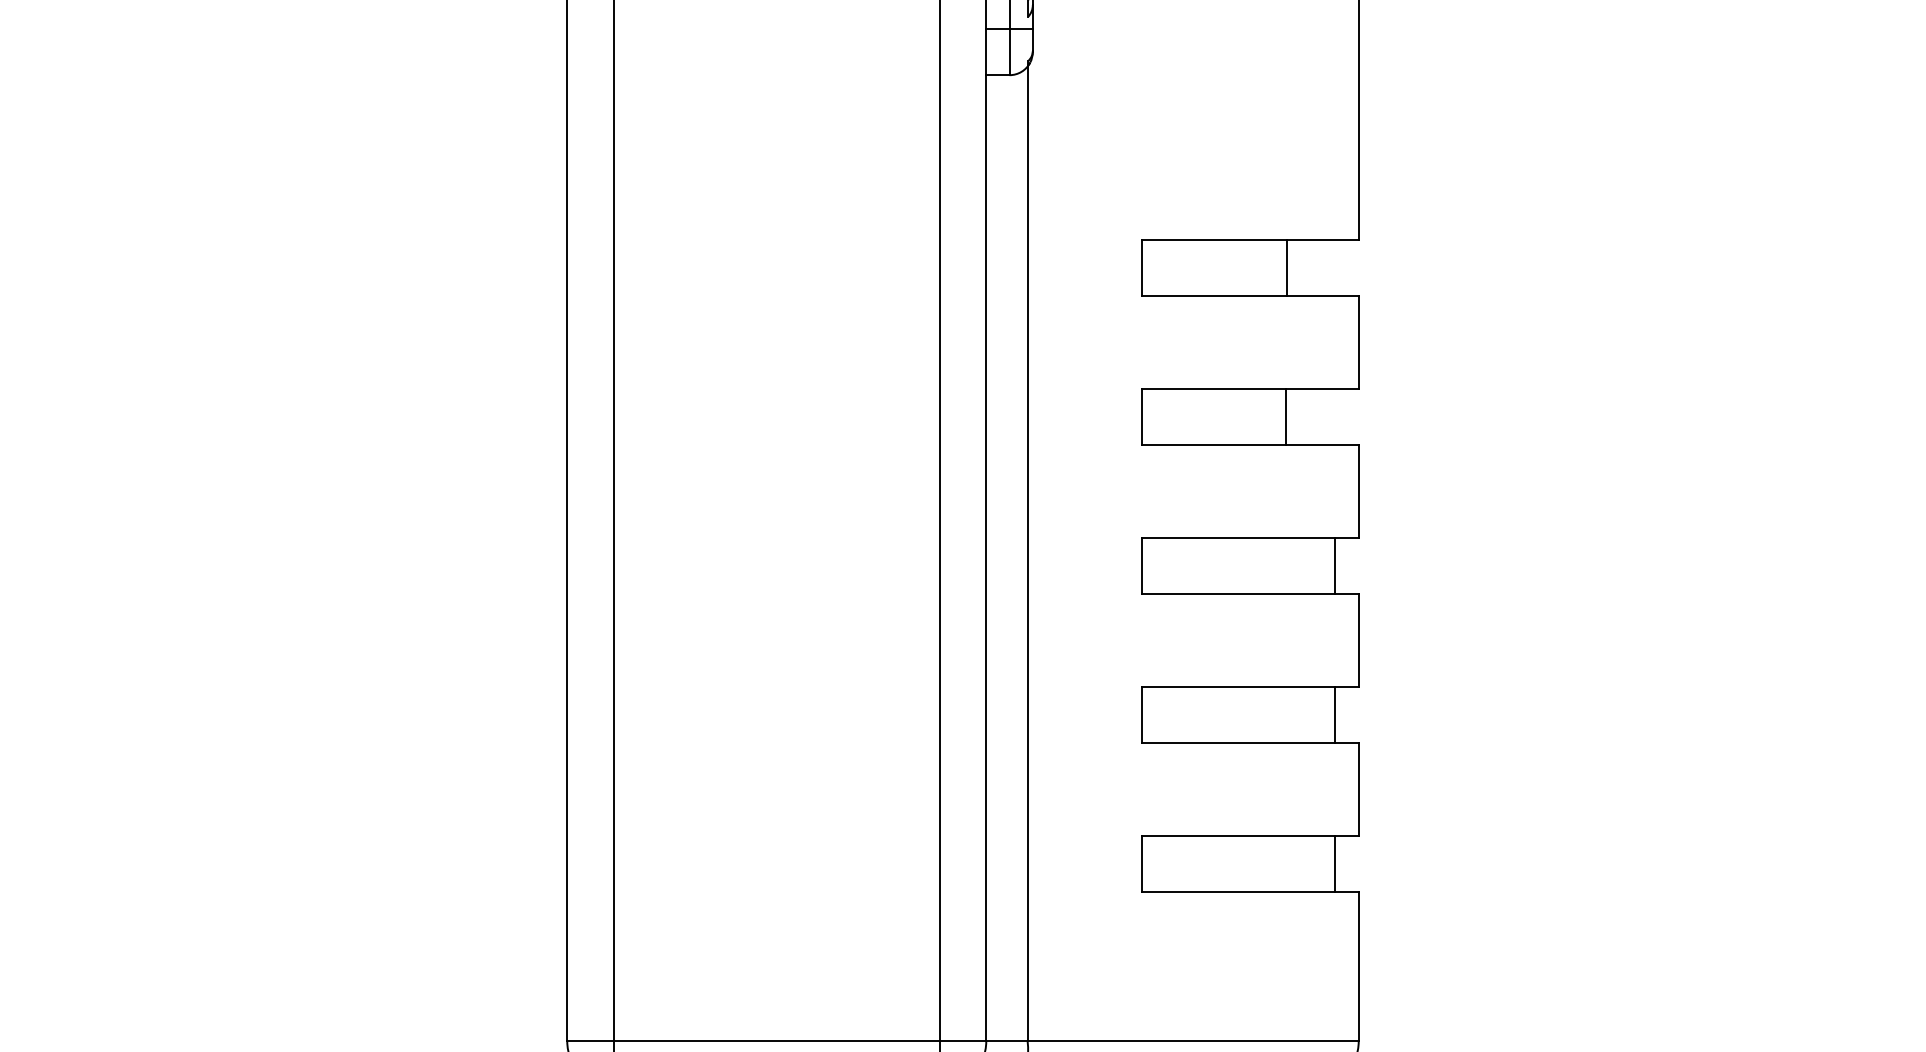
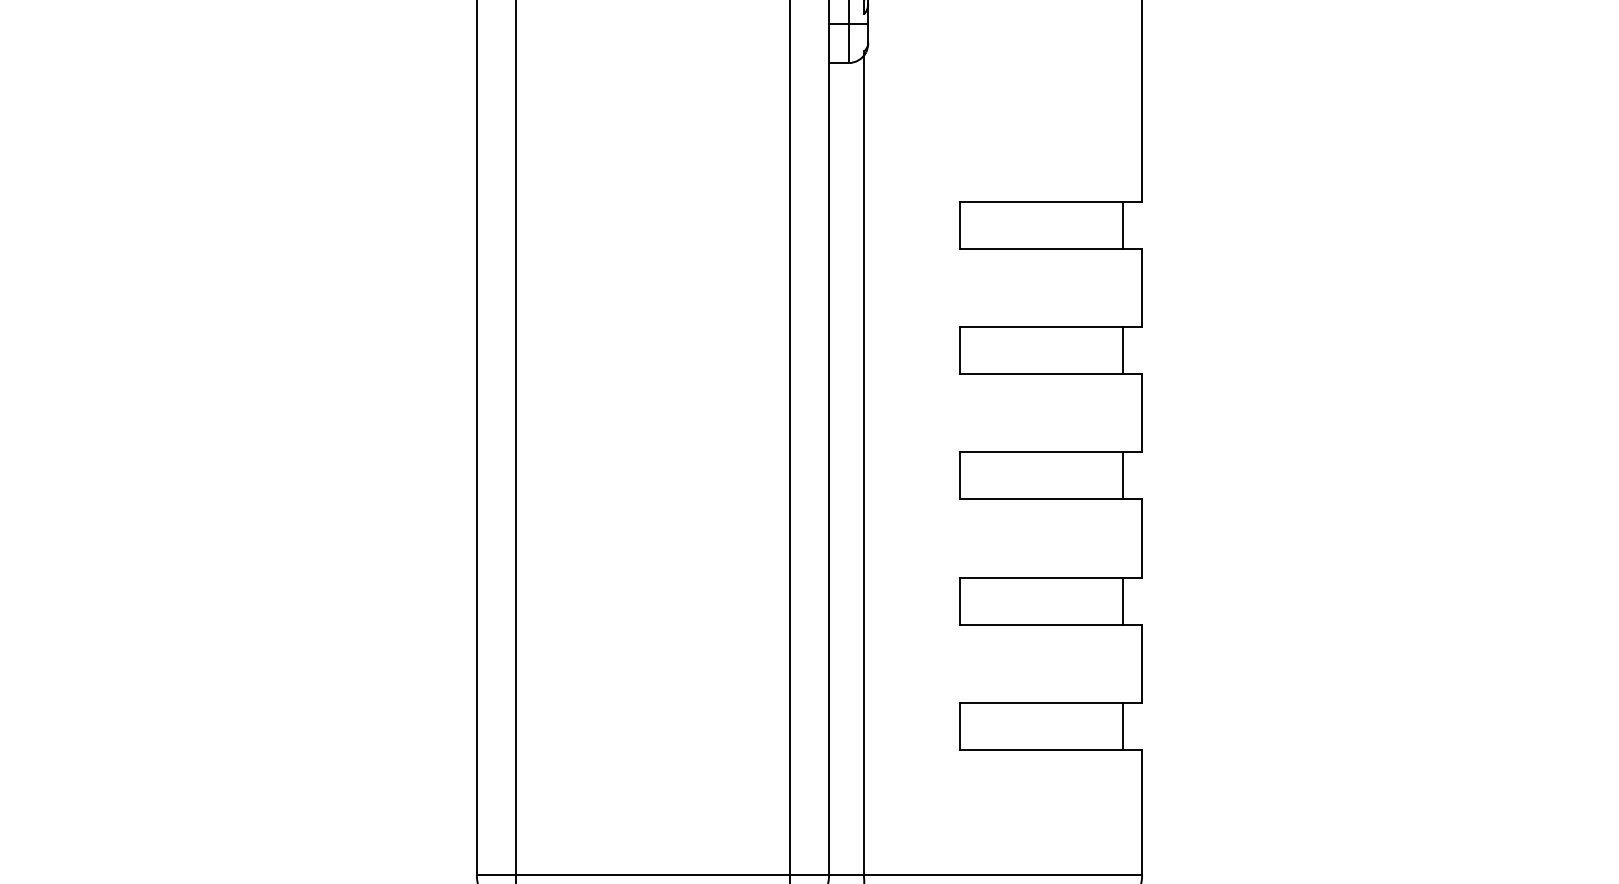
line: (1286, 268) -> (1122, 225), moved
line: (1285, 417) -> (1122, 350), moved

